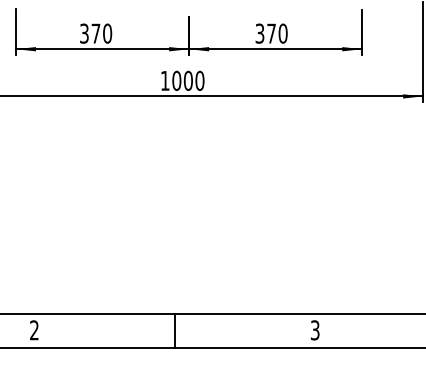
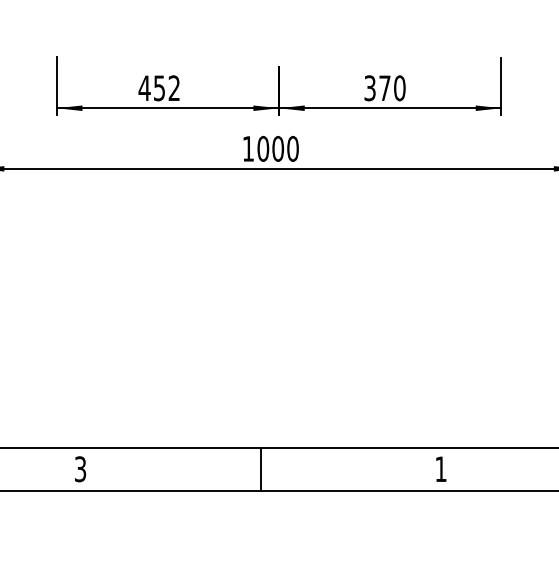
text: (95, 33) -> (159, 88), 370 -> 452
text: (34, 330) -> (80, 469), 2 -> 3
text: (314, 330) -> (440, 469), 3 -> 1

